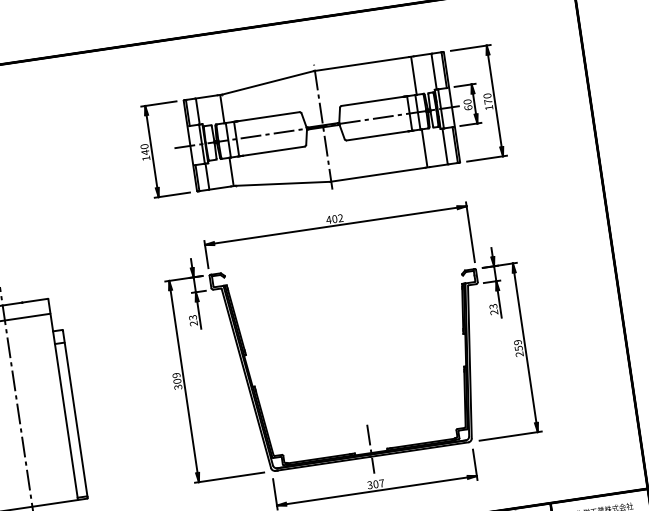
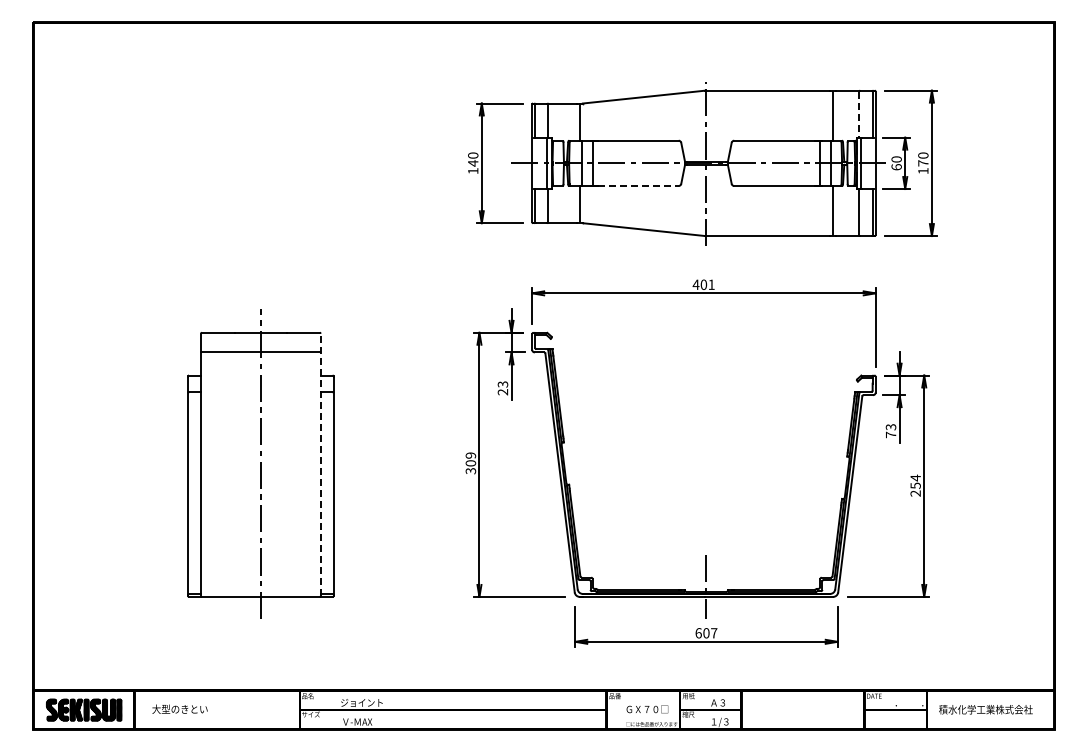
line: (434, 72) -> (859, 115), solid -> dashed
line: (273, 151) -> (638, 186), solid -> dashed
text: (340, 218) -> (711, 284), 402 -> 401
text: (493, 312) -> (890, 434), 23 -> 73
text: (517, 342) -> (915, 477), 259 -> 254
line: (62, 399) -> (320, 464), solid -> dashed
text: (369, 485) -> (698, 633), 307 -> 607

